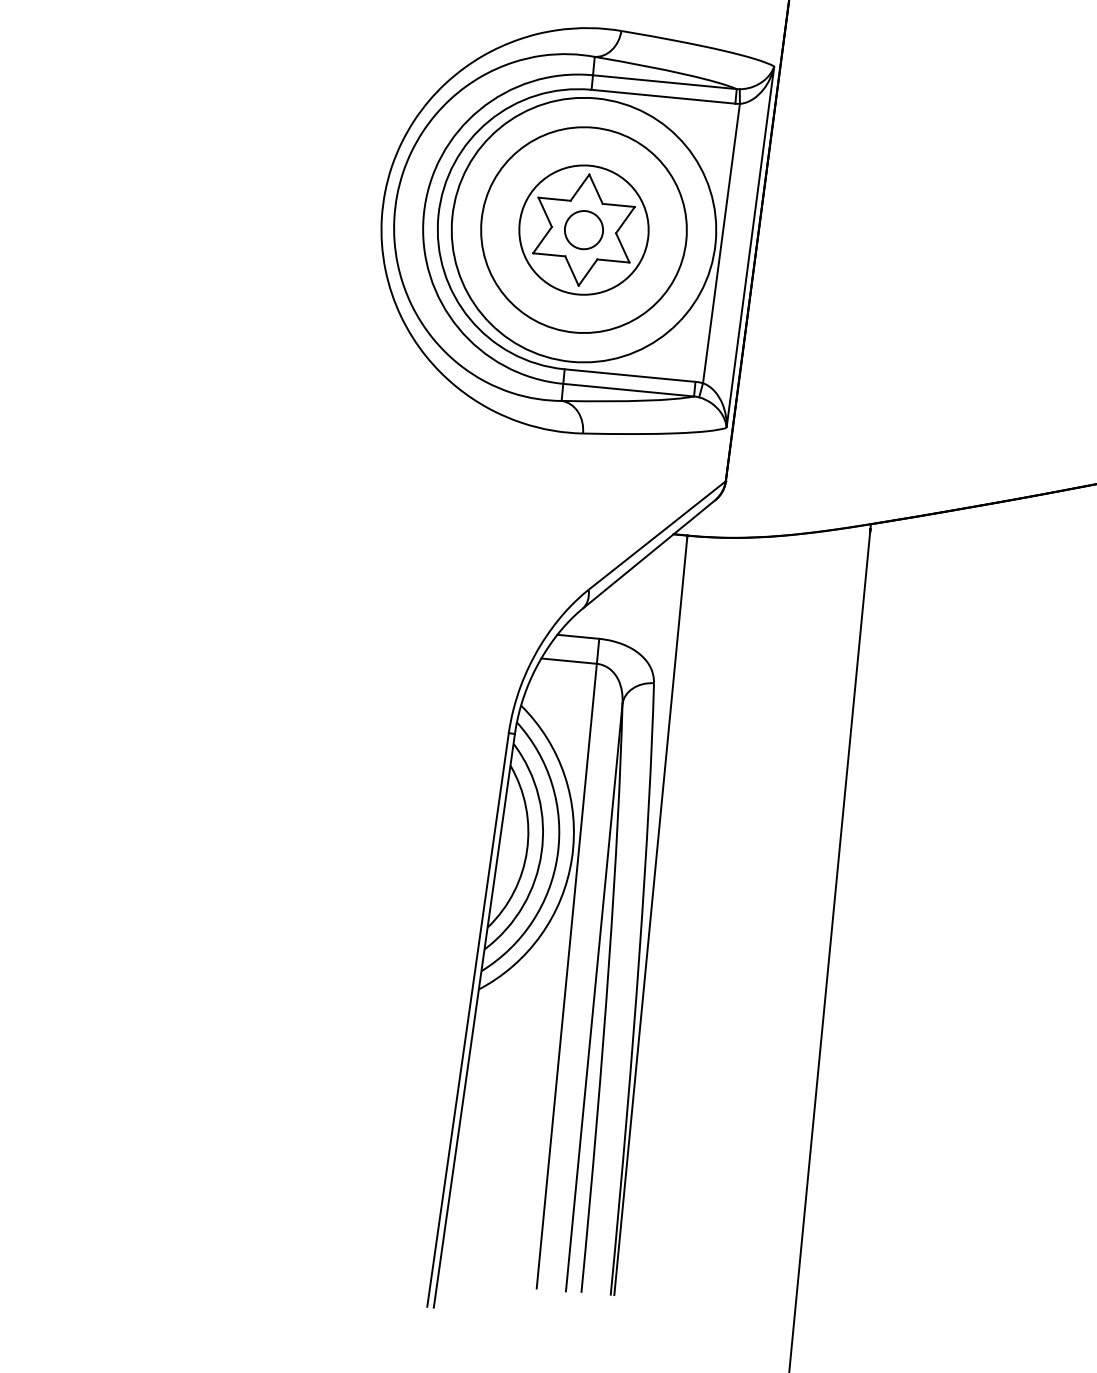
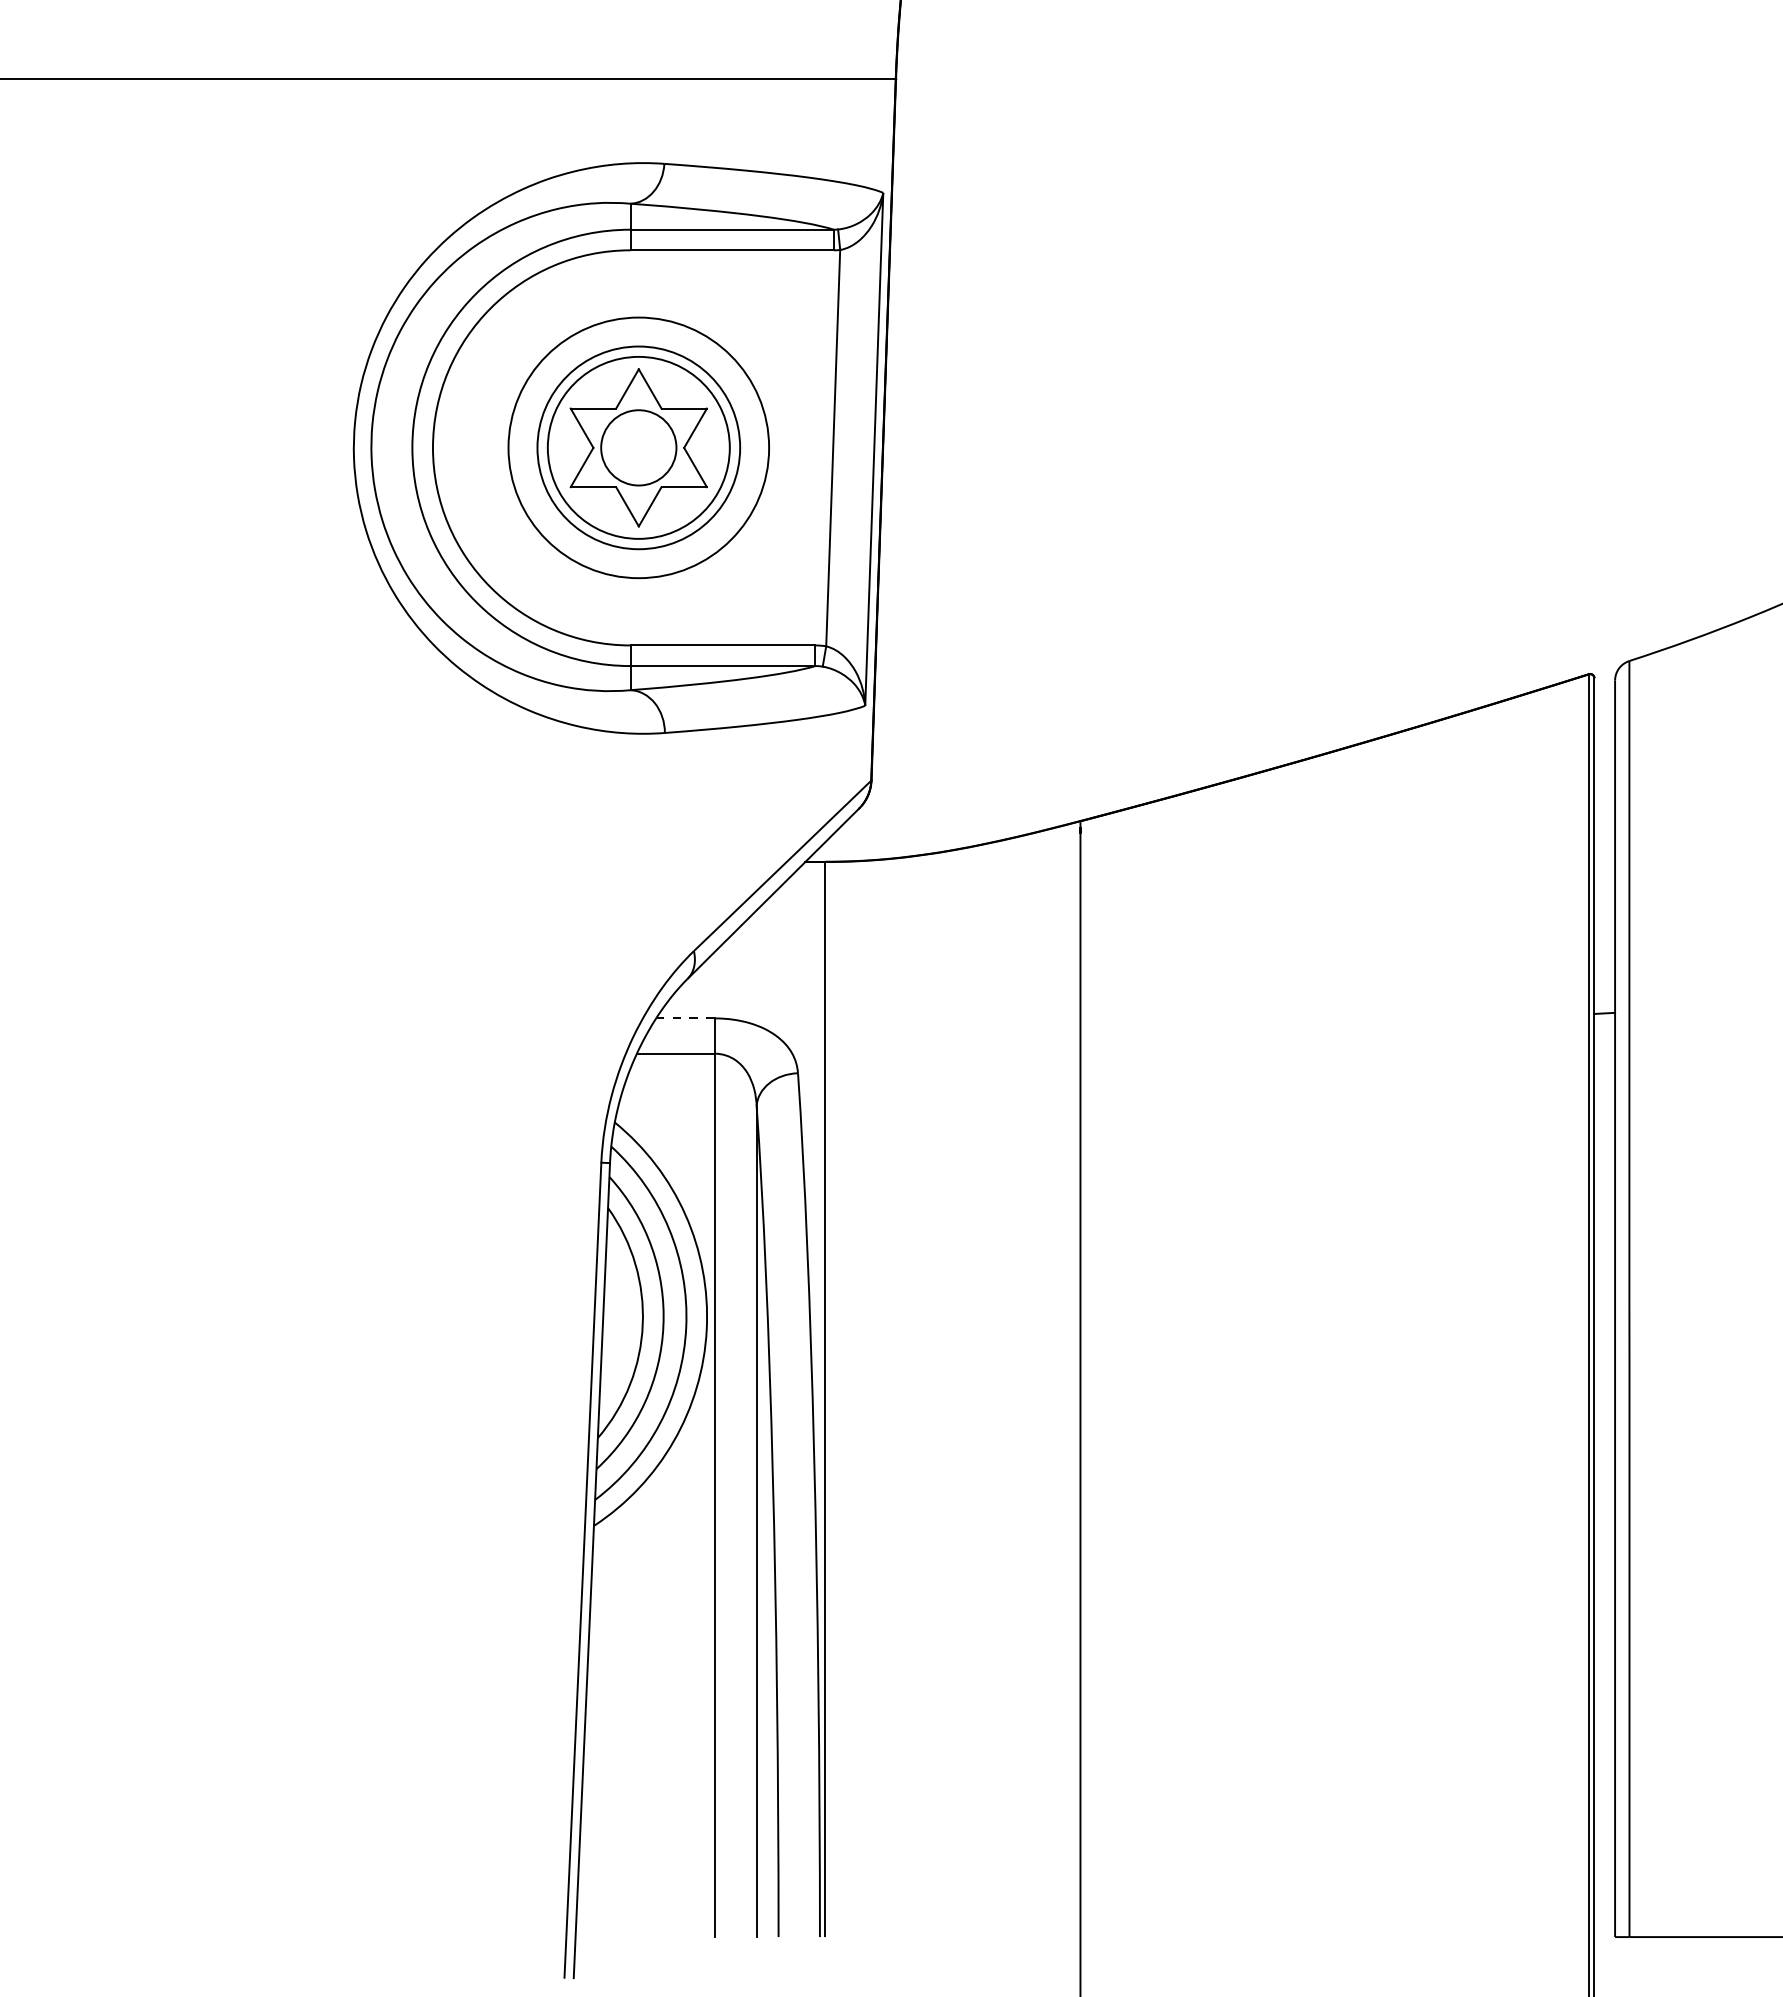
circle: (583, 229) -> (638, 447), size x0.7
circle: (583, 229) -> (638, 447), size x0.7
circle: (583, 229) -> (638, 447), size x1.4
line: (578, 636) -> (685, 1018), solid -> dashed

